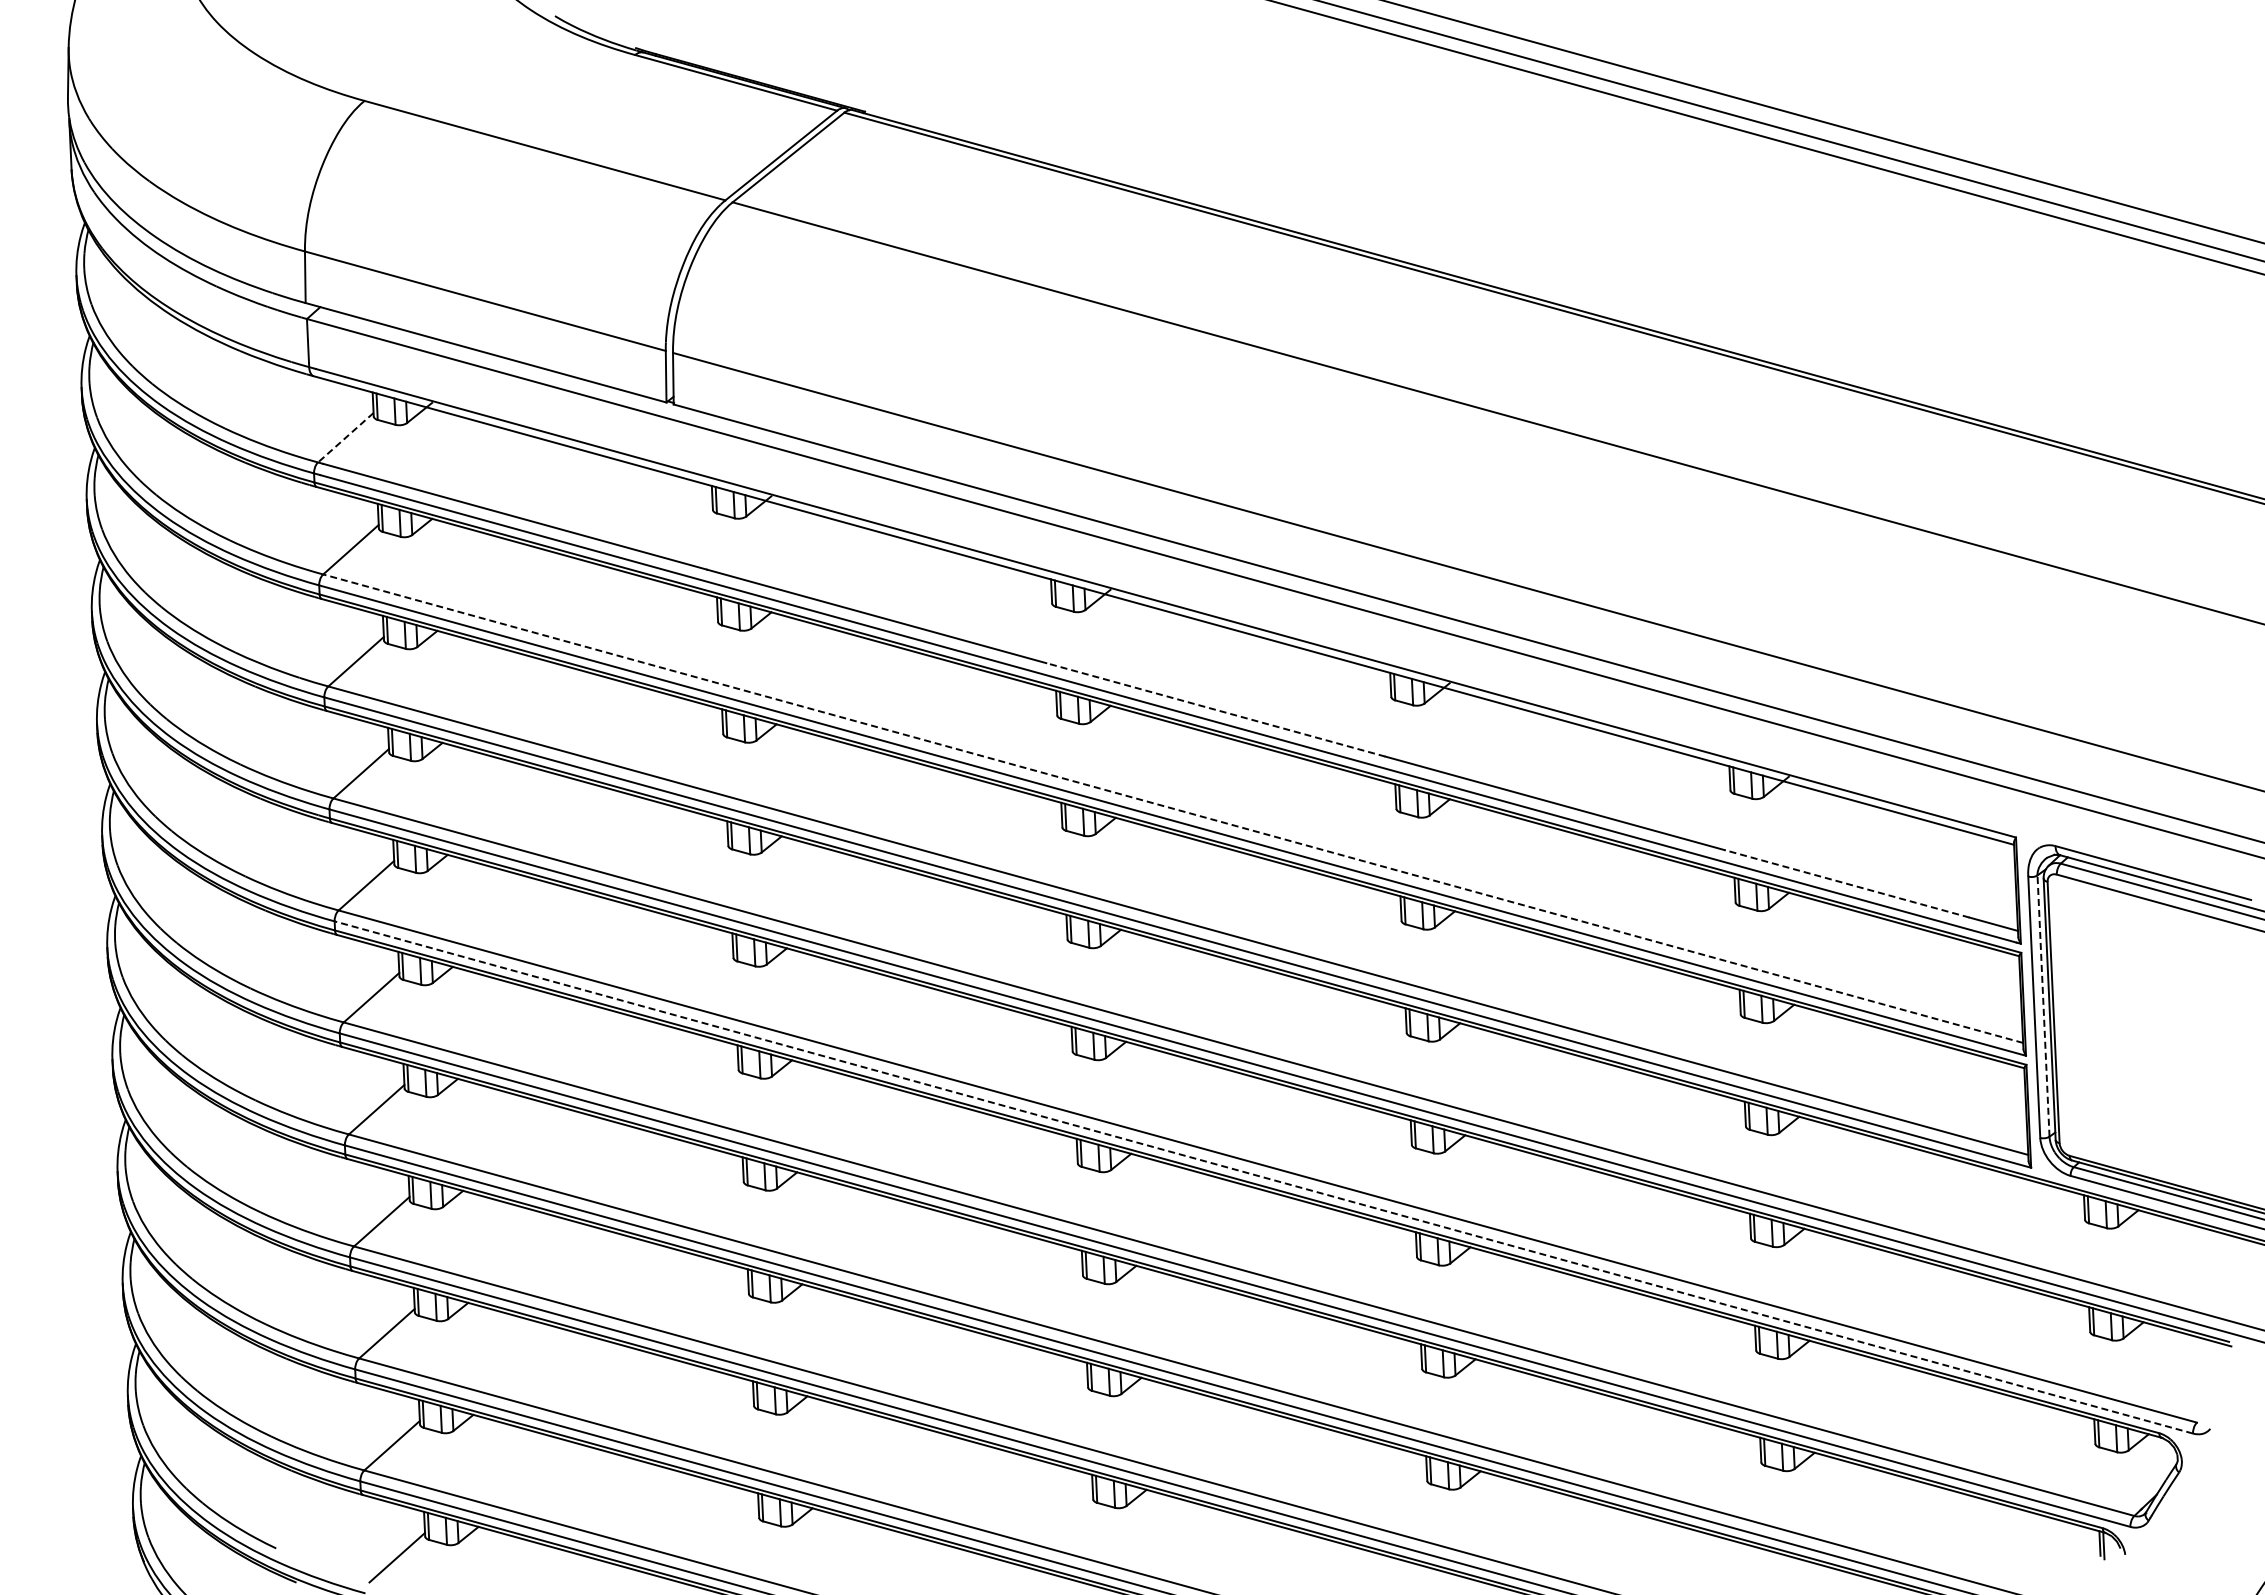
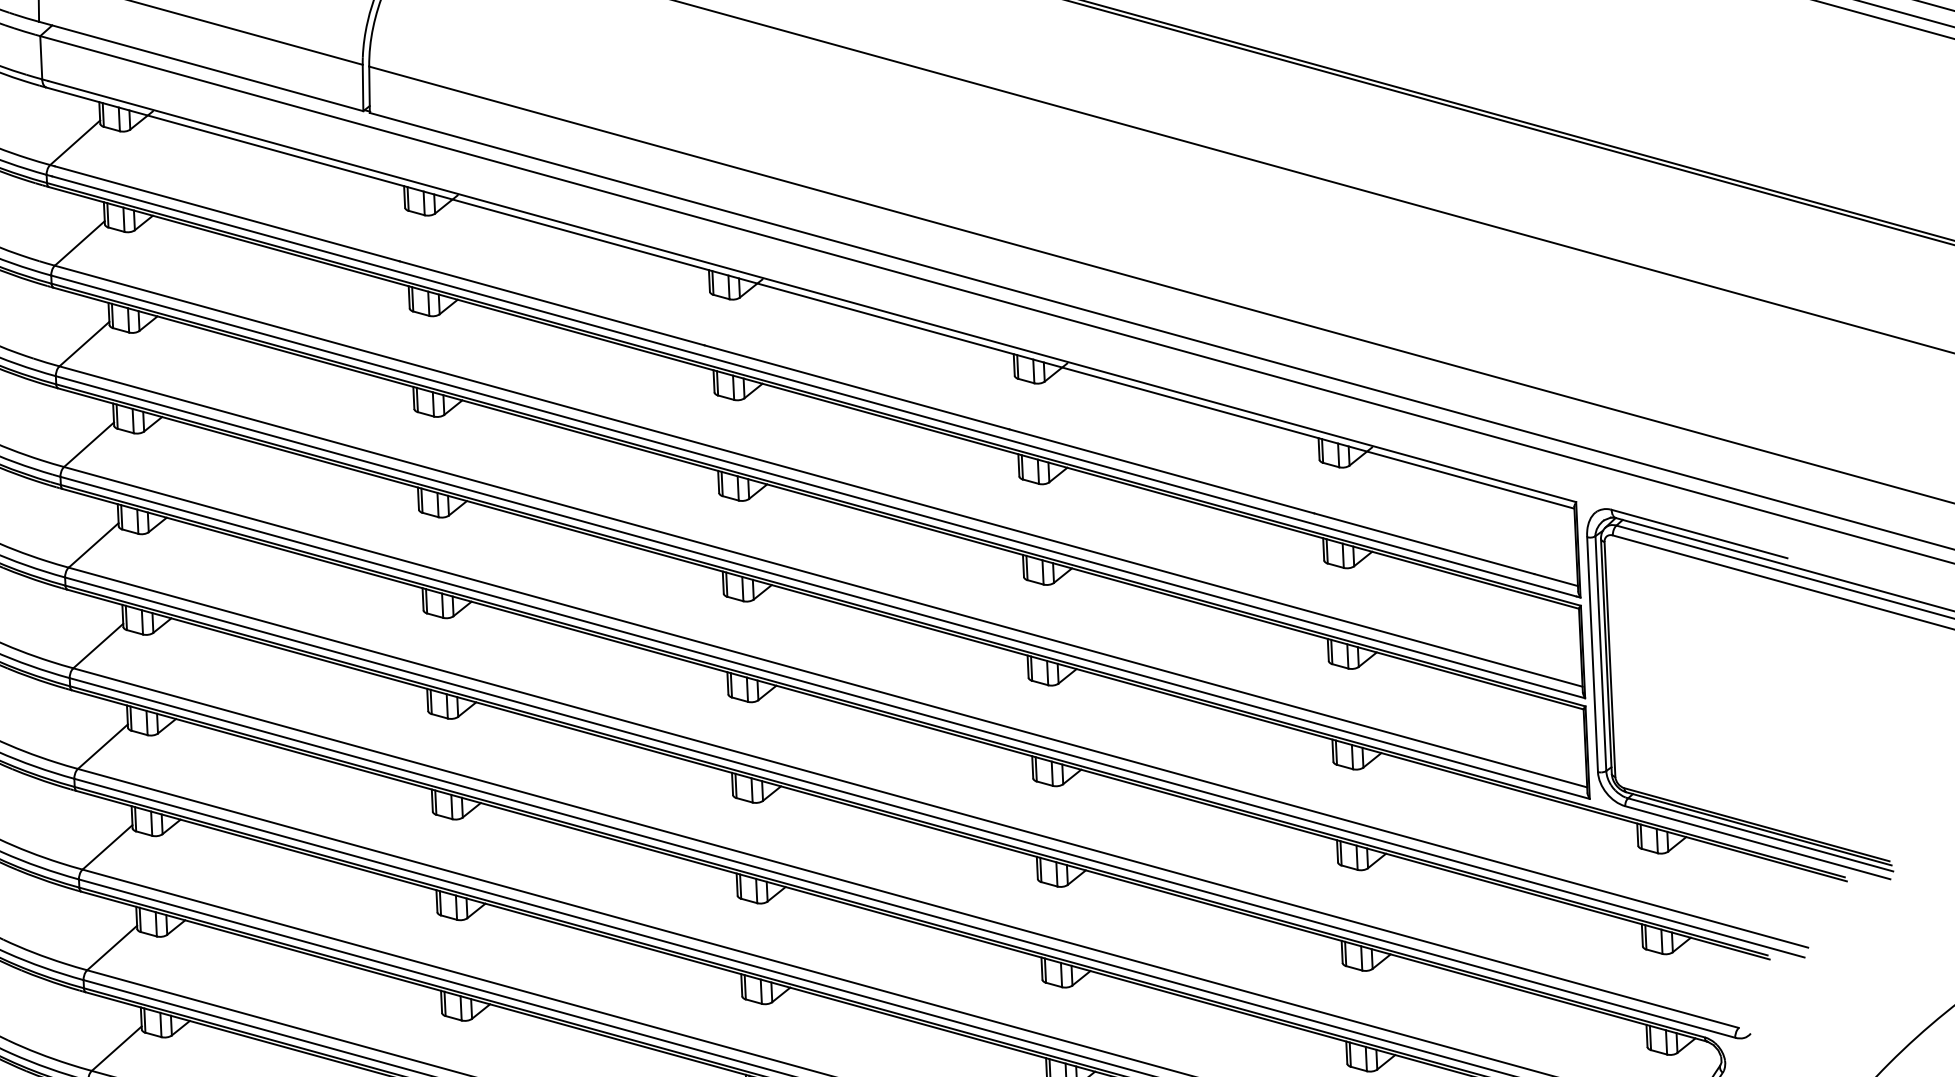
line: (345, 438) -> (74, 143), dashed -> solid
line: (1215, 709) -> (856, 387), dashed -> solid
line: (1173, 808) -> (819, 476), dashed -> solid
line: (1846, 883) -> (1423, 543), dashed -> solid
line: (2043, 1006) -> (1600, 653), dashed -> solid
line: (1263, 1177) -> (899, 807), dashed -> solid

